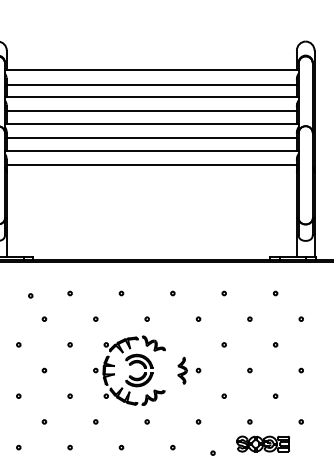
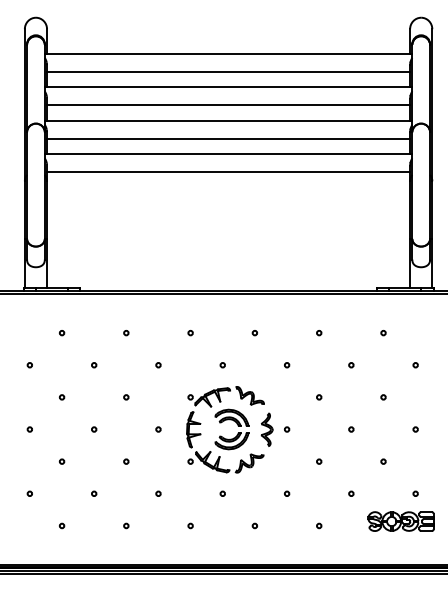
circle: (30, 296) -> (61, 333), moved
part: (130, 365) -> (221, 423), moved
part: (262, 444) -> (400, 521), moved
circle: (213, 452) -> (319, 525), moved

